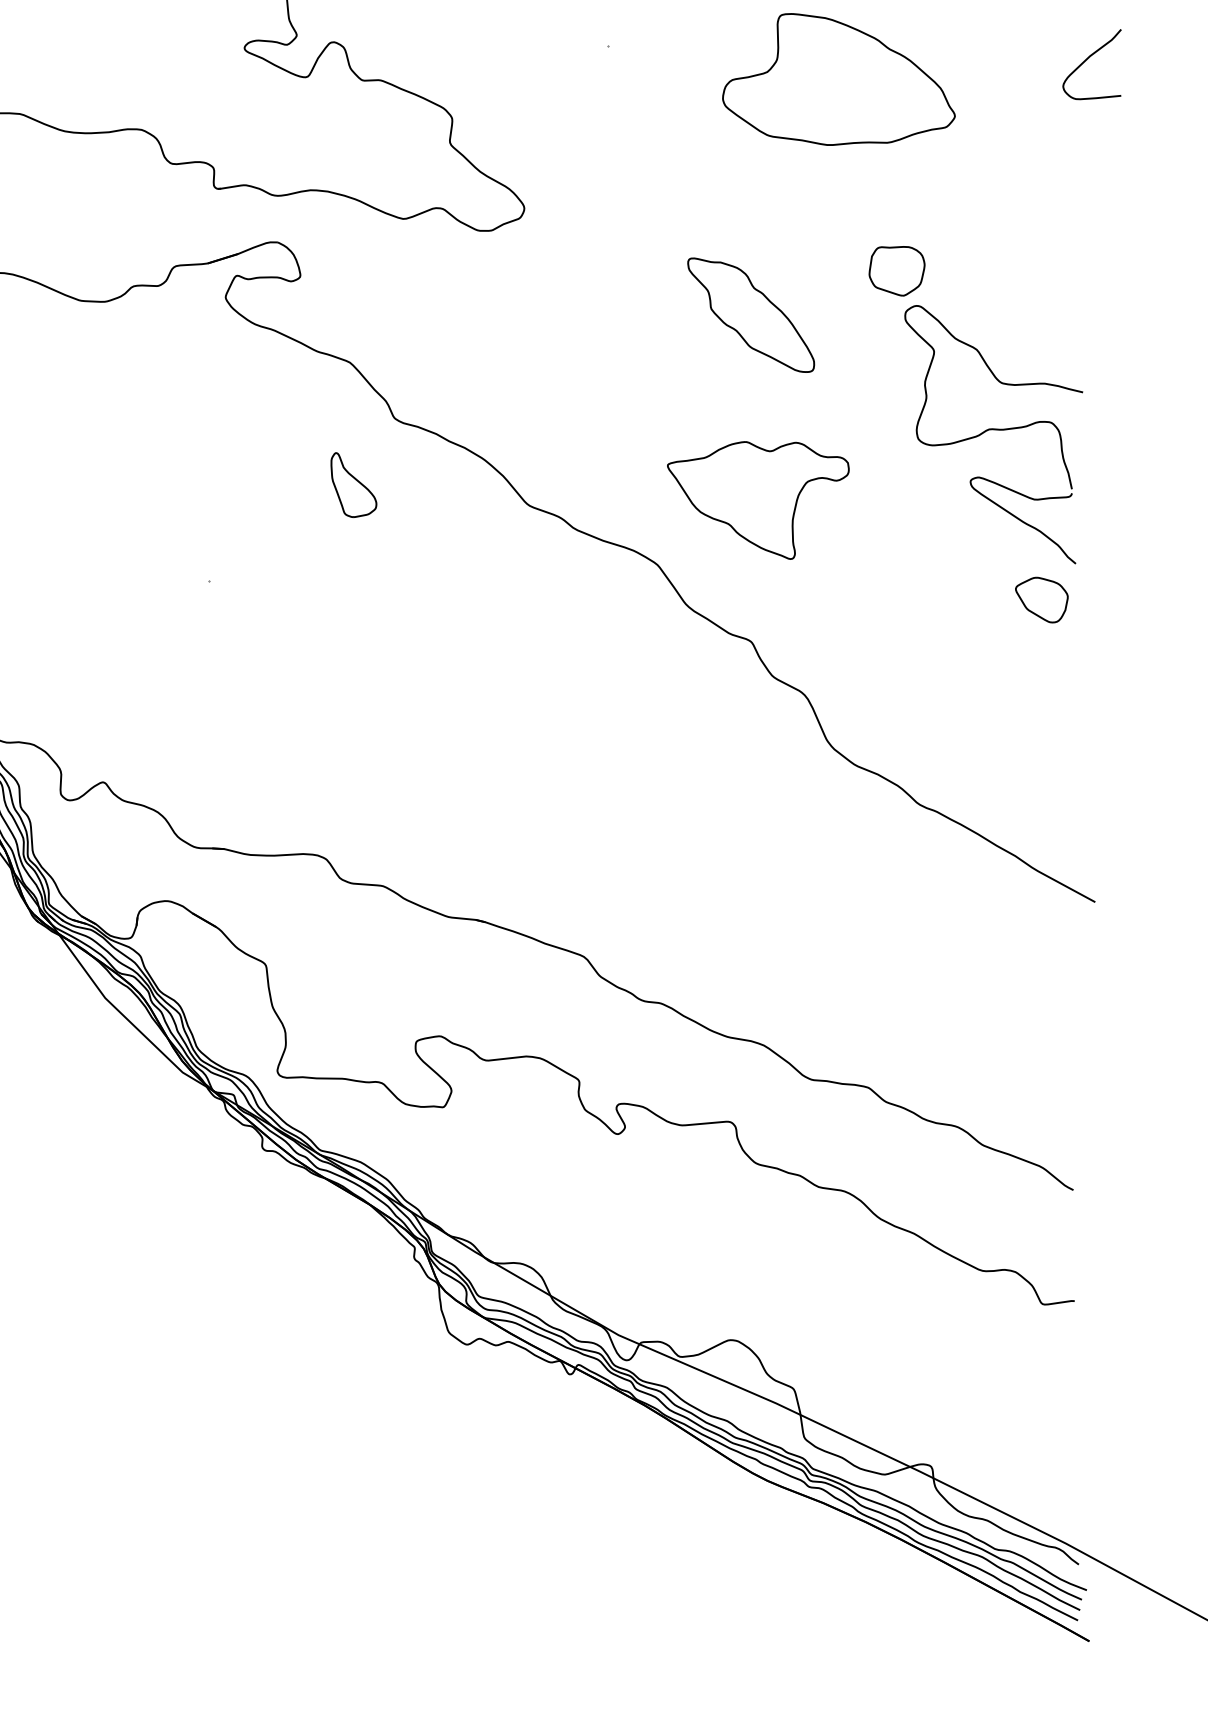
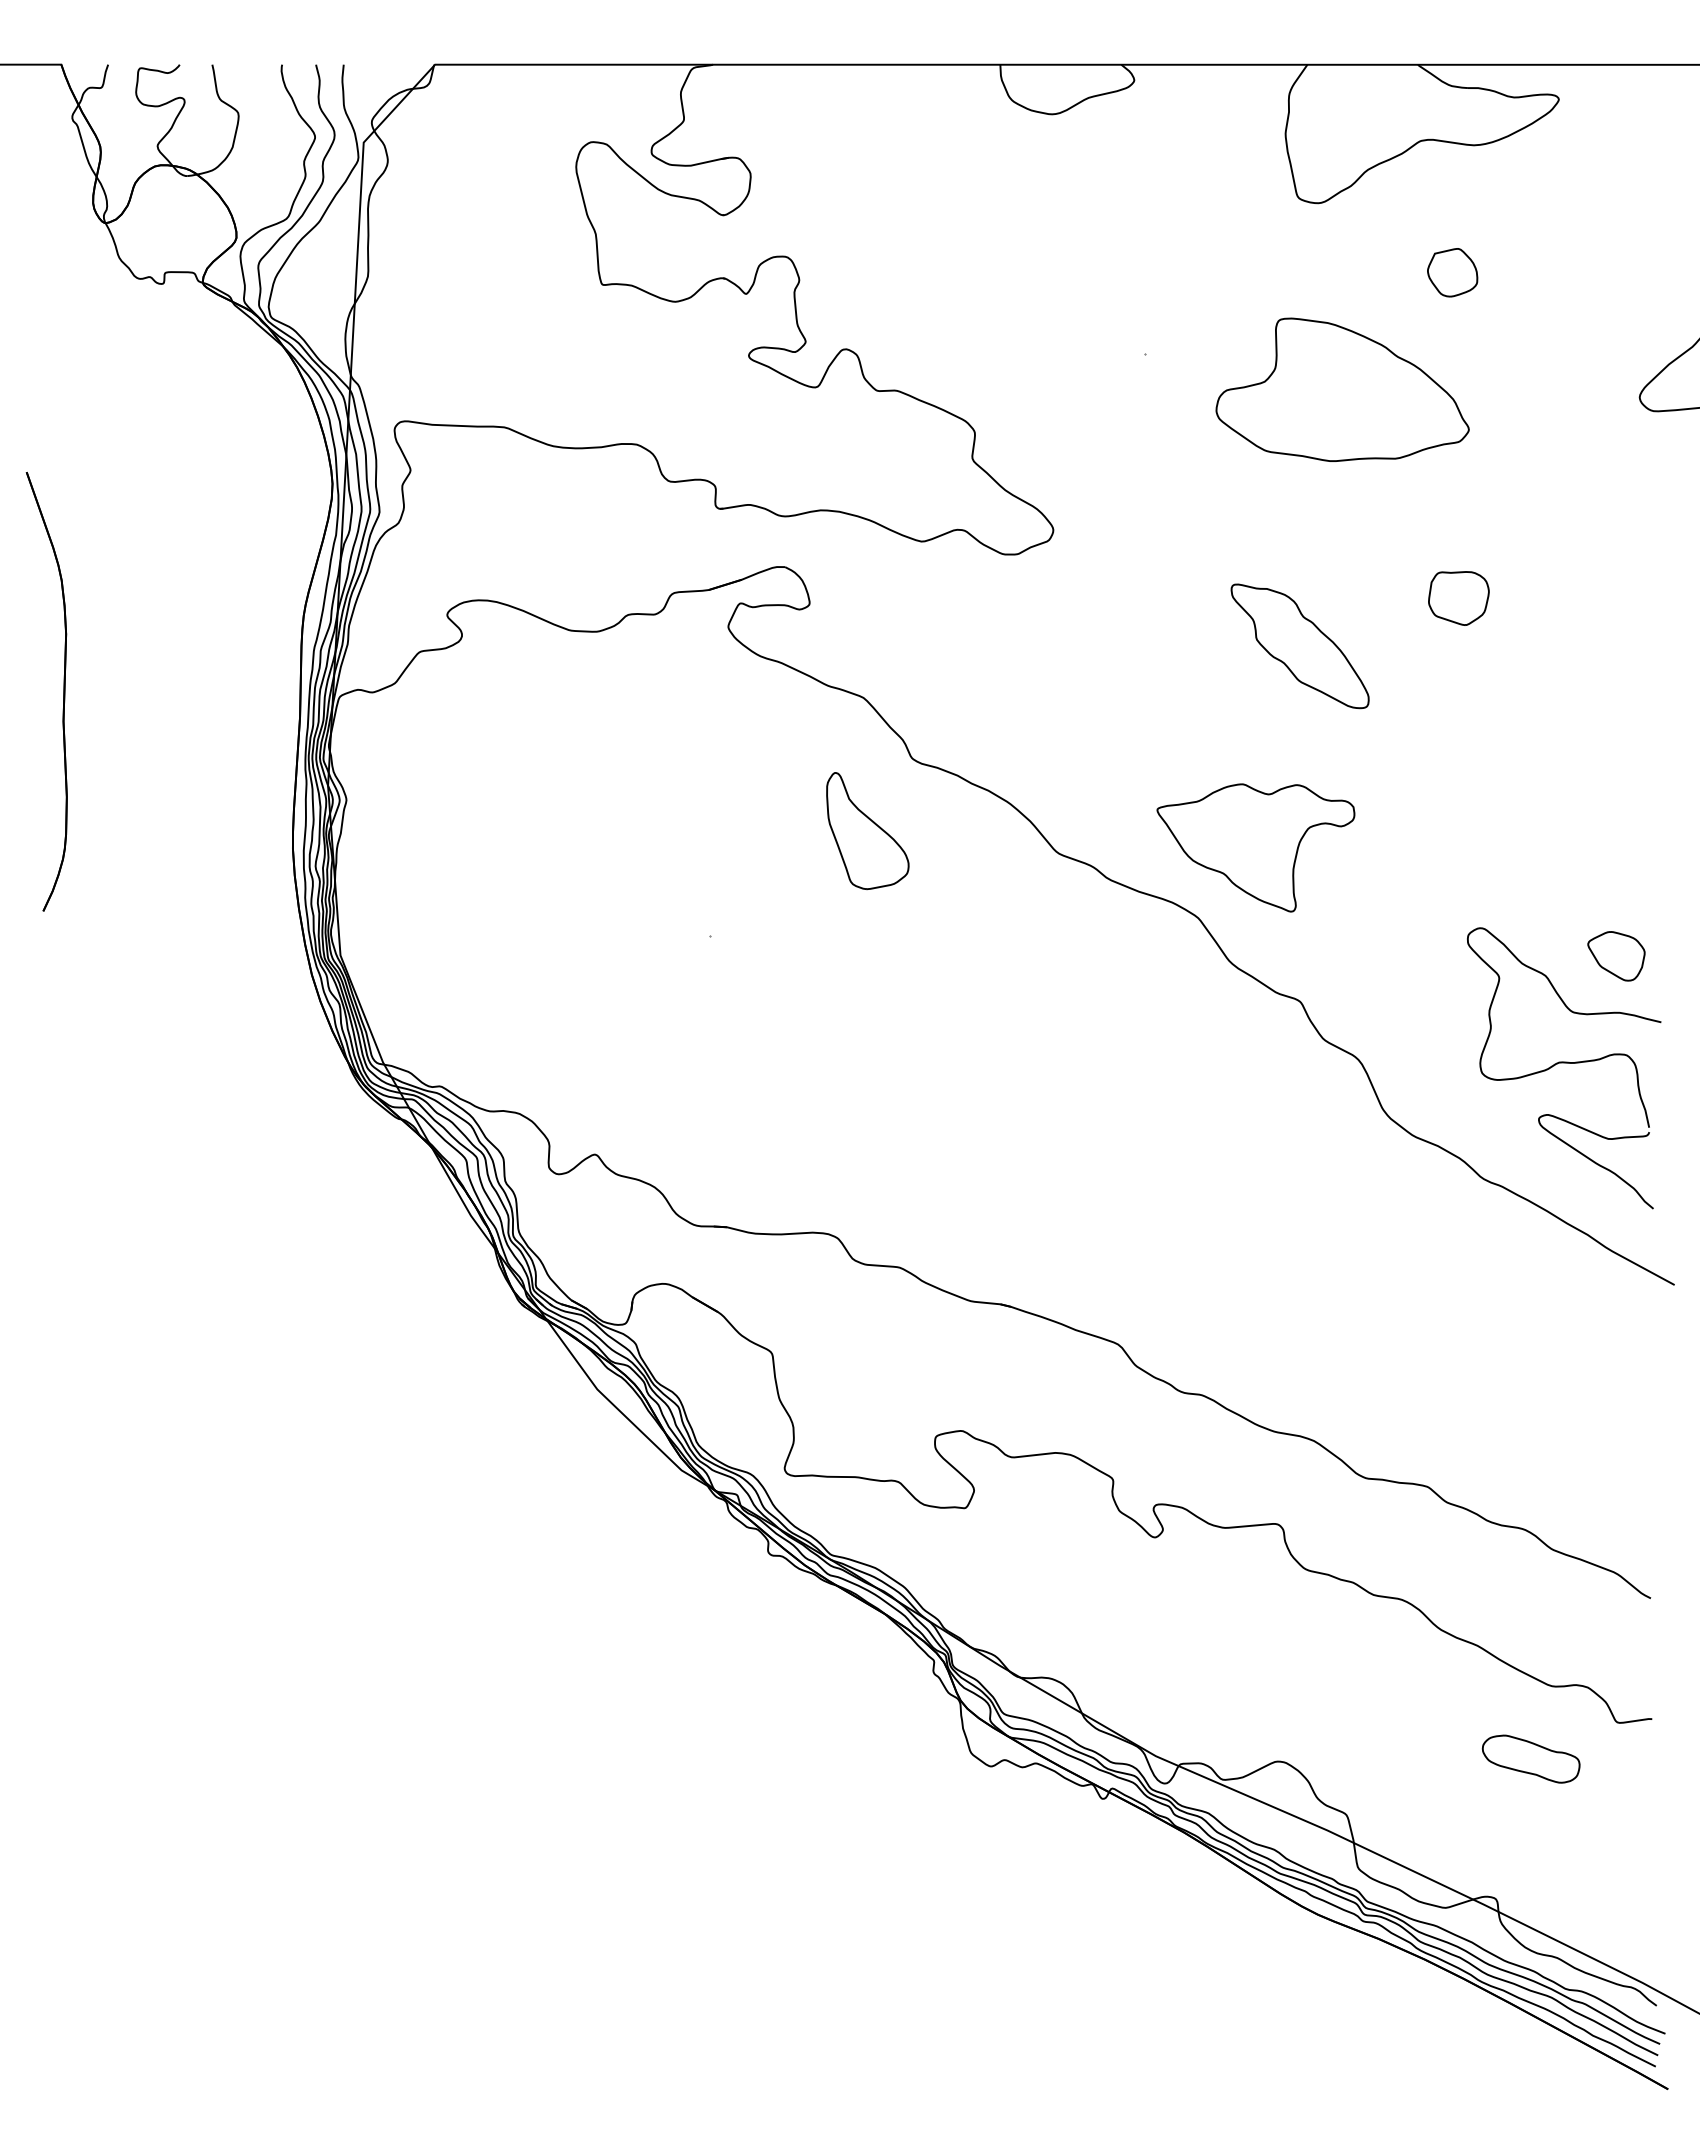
part: (838, 79) -> (1342, 389), moved
part: (994, 434) -> (1564, 1068), moved
part: (353, 485) -> (867, 831), size x1.67
part: (757, 500) -> (1255, 847), moved
part: (962, 1337) -> (1530, 1758), added

